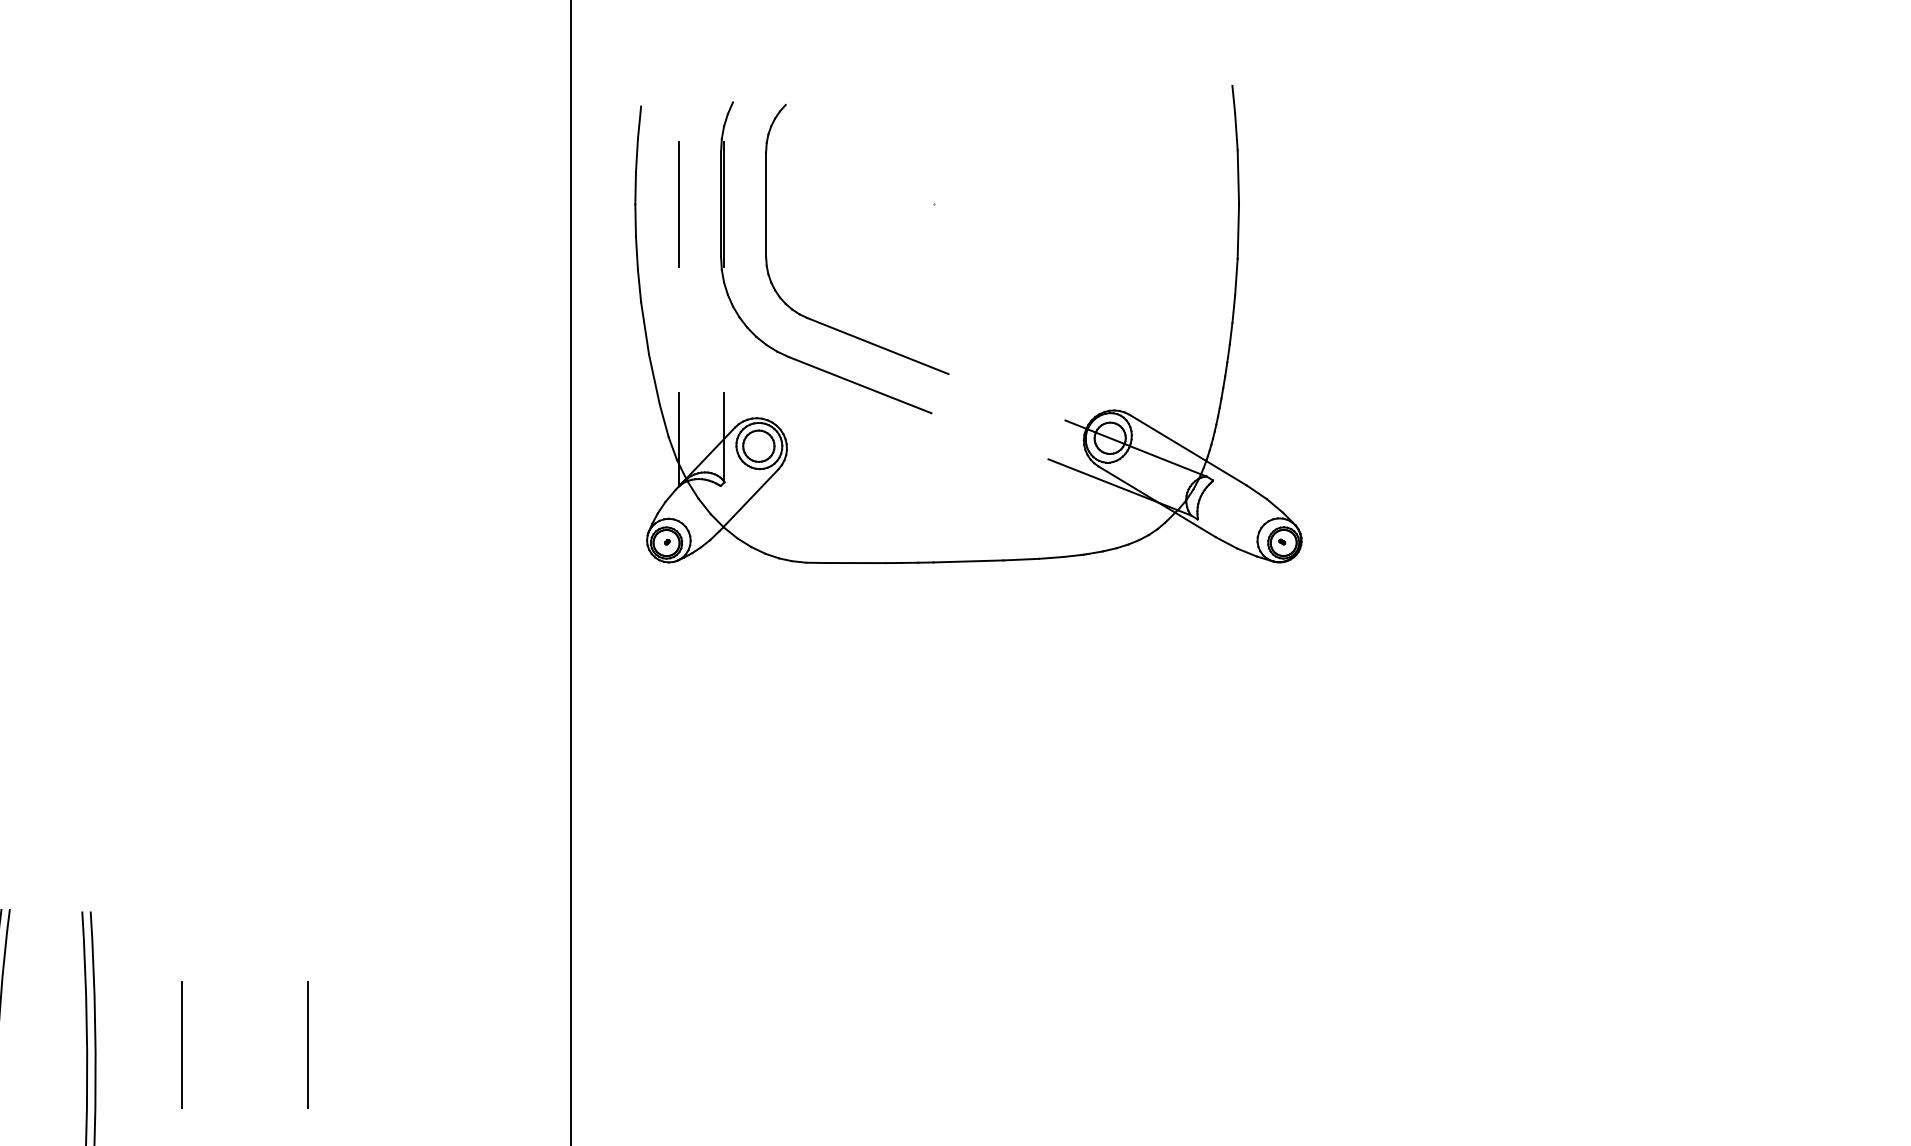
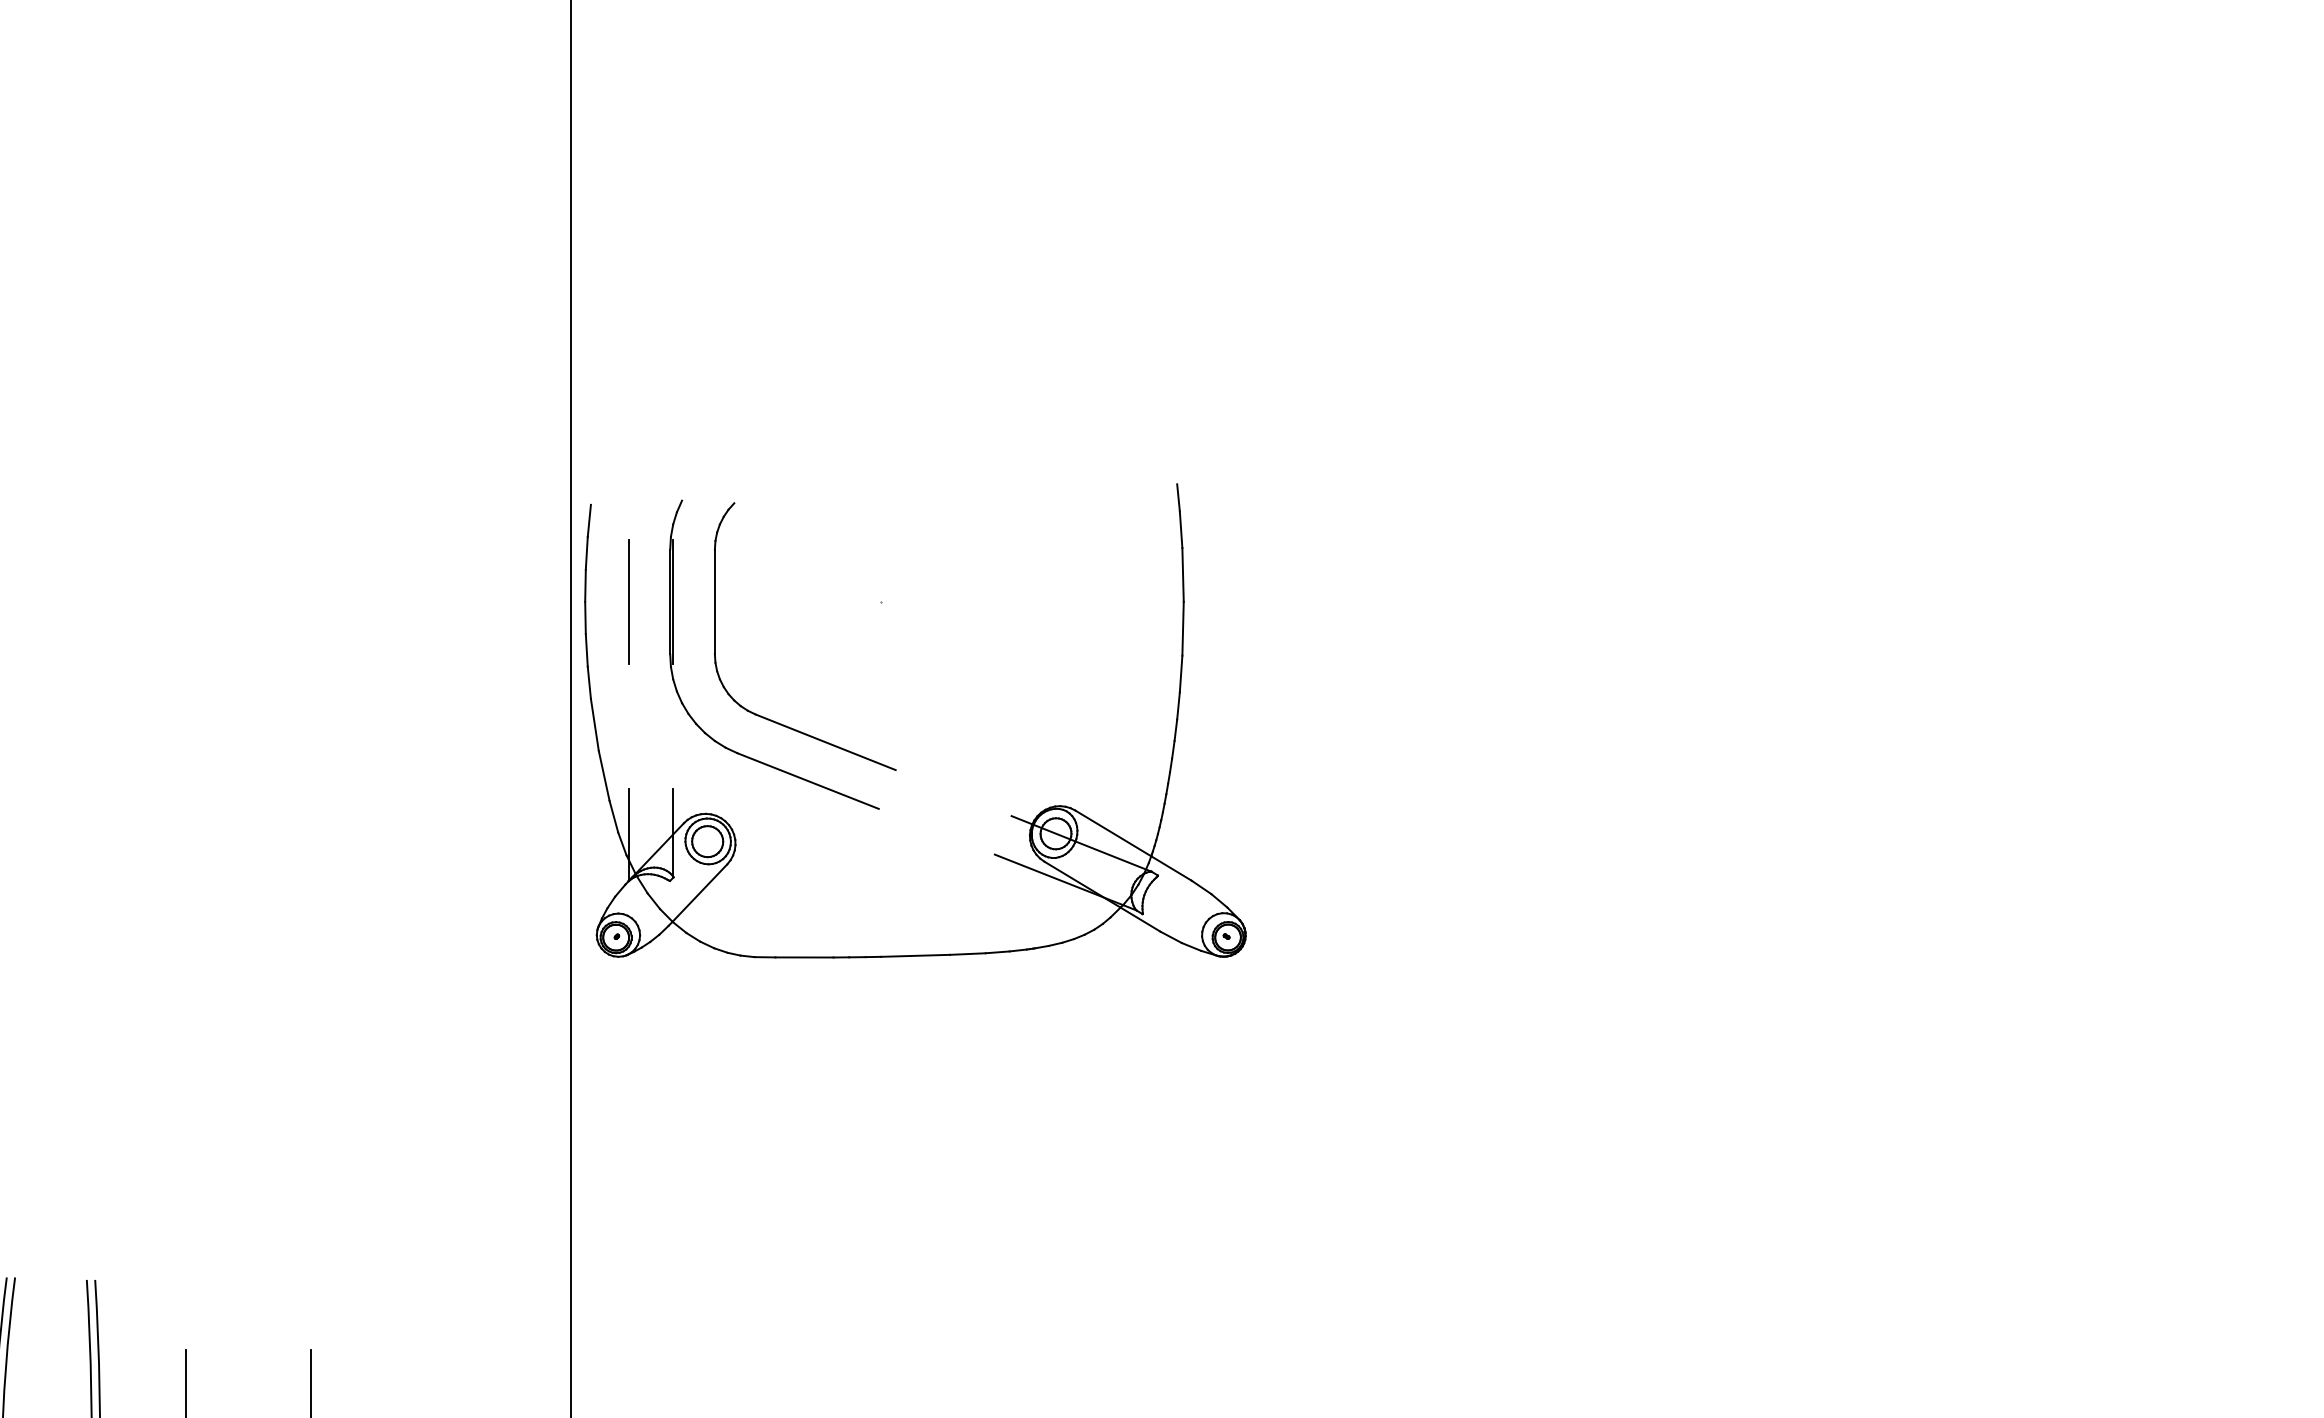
part: (945, 371) -> (892, 767), moved

